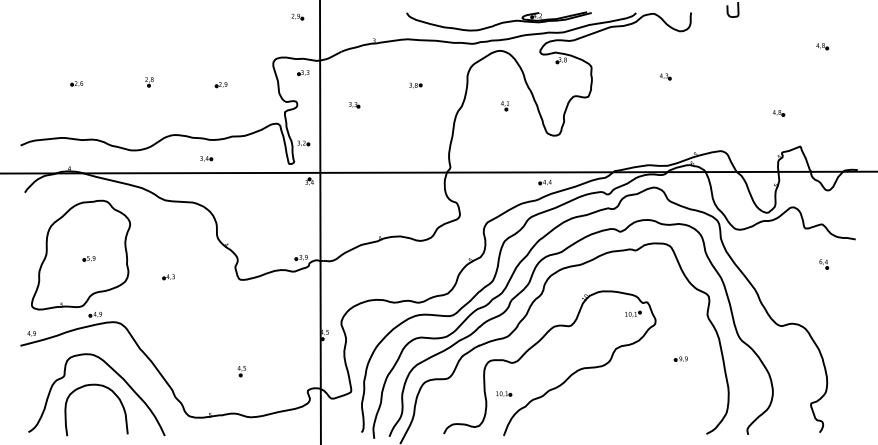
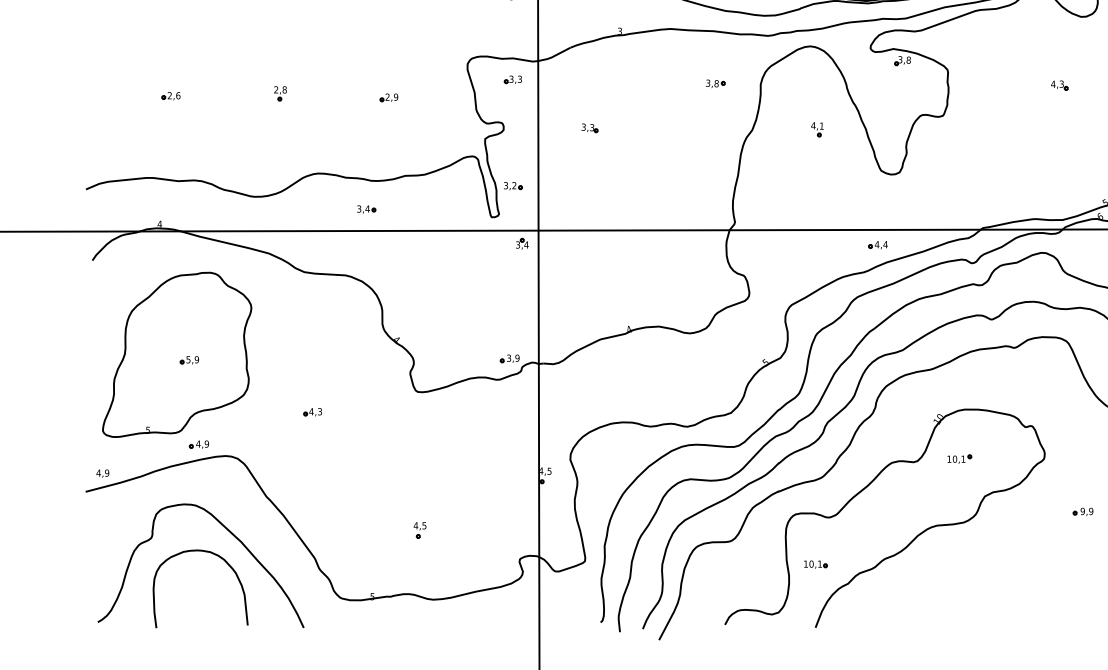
part: (415, 85) -> (715, 83), moved
part: (168, 277) -> (312, 412), moved
part: (633, 313) -> (960, 458), moved

